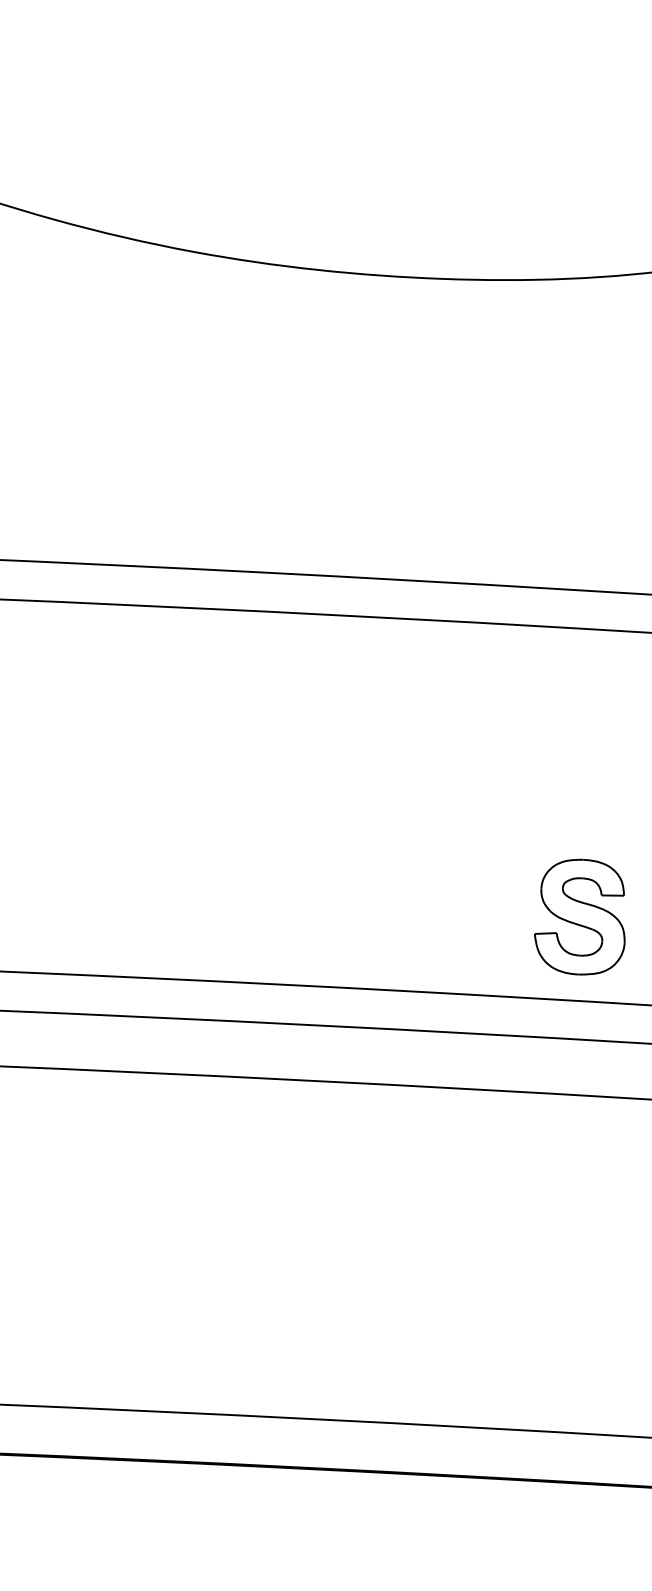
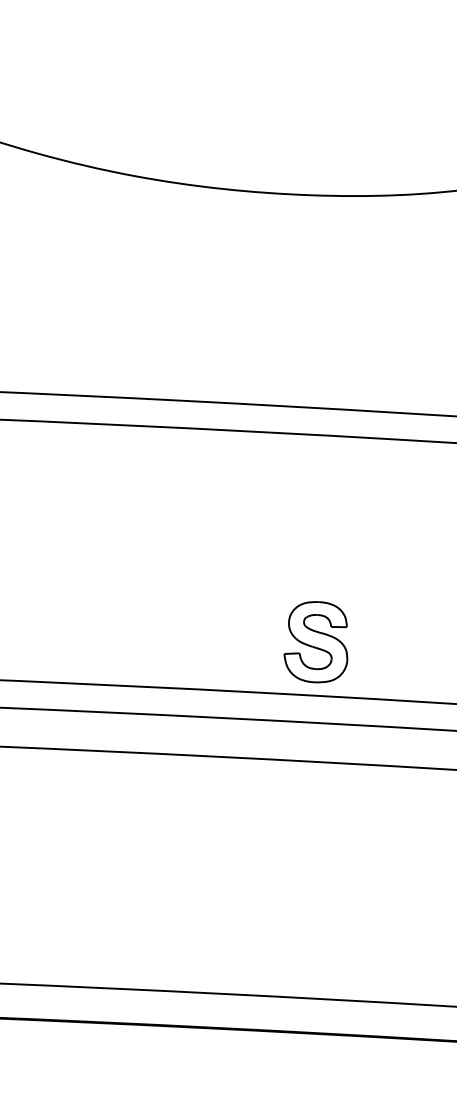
part: (579, 916) -> (315, 641), moved

